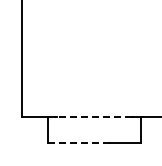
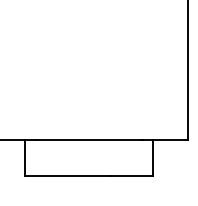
line: (93, 117) -> (87, 140), dashed -> solid
line: (78, 143) -> (67, 176), dashed -> solid

